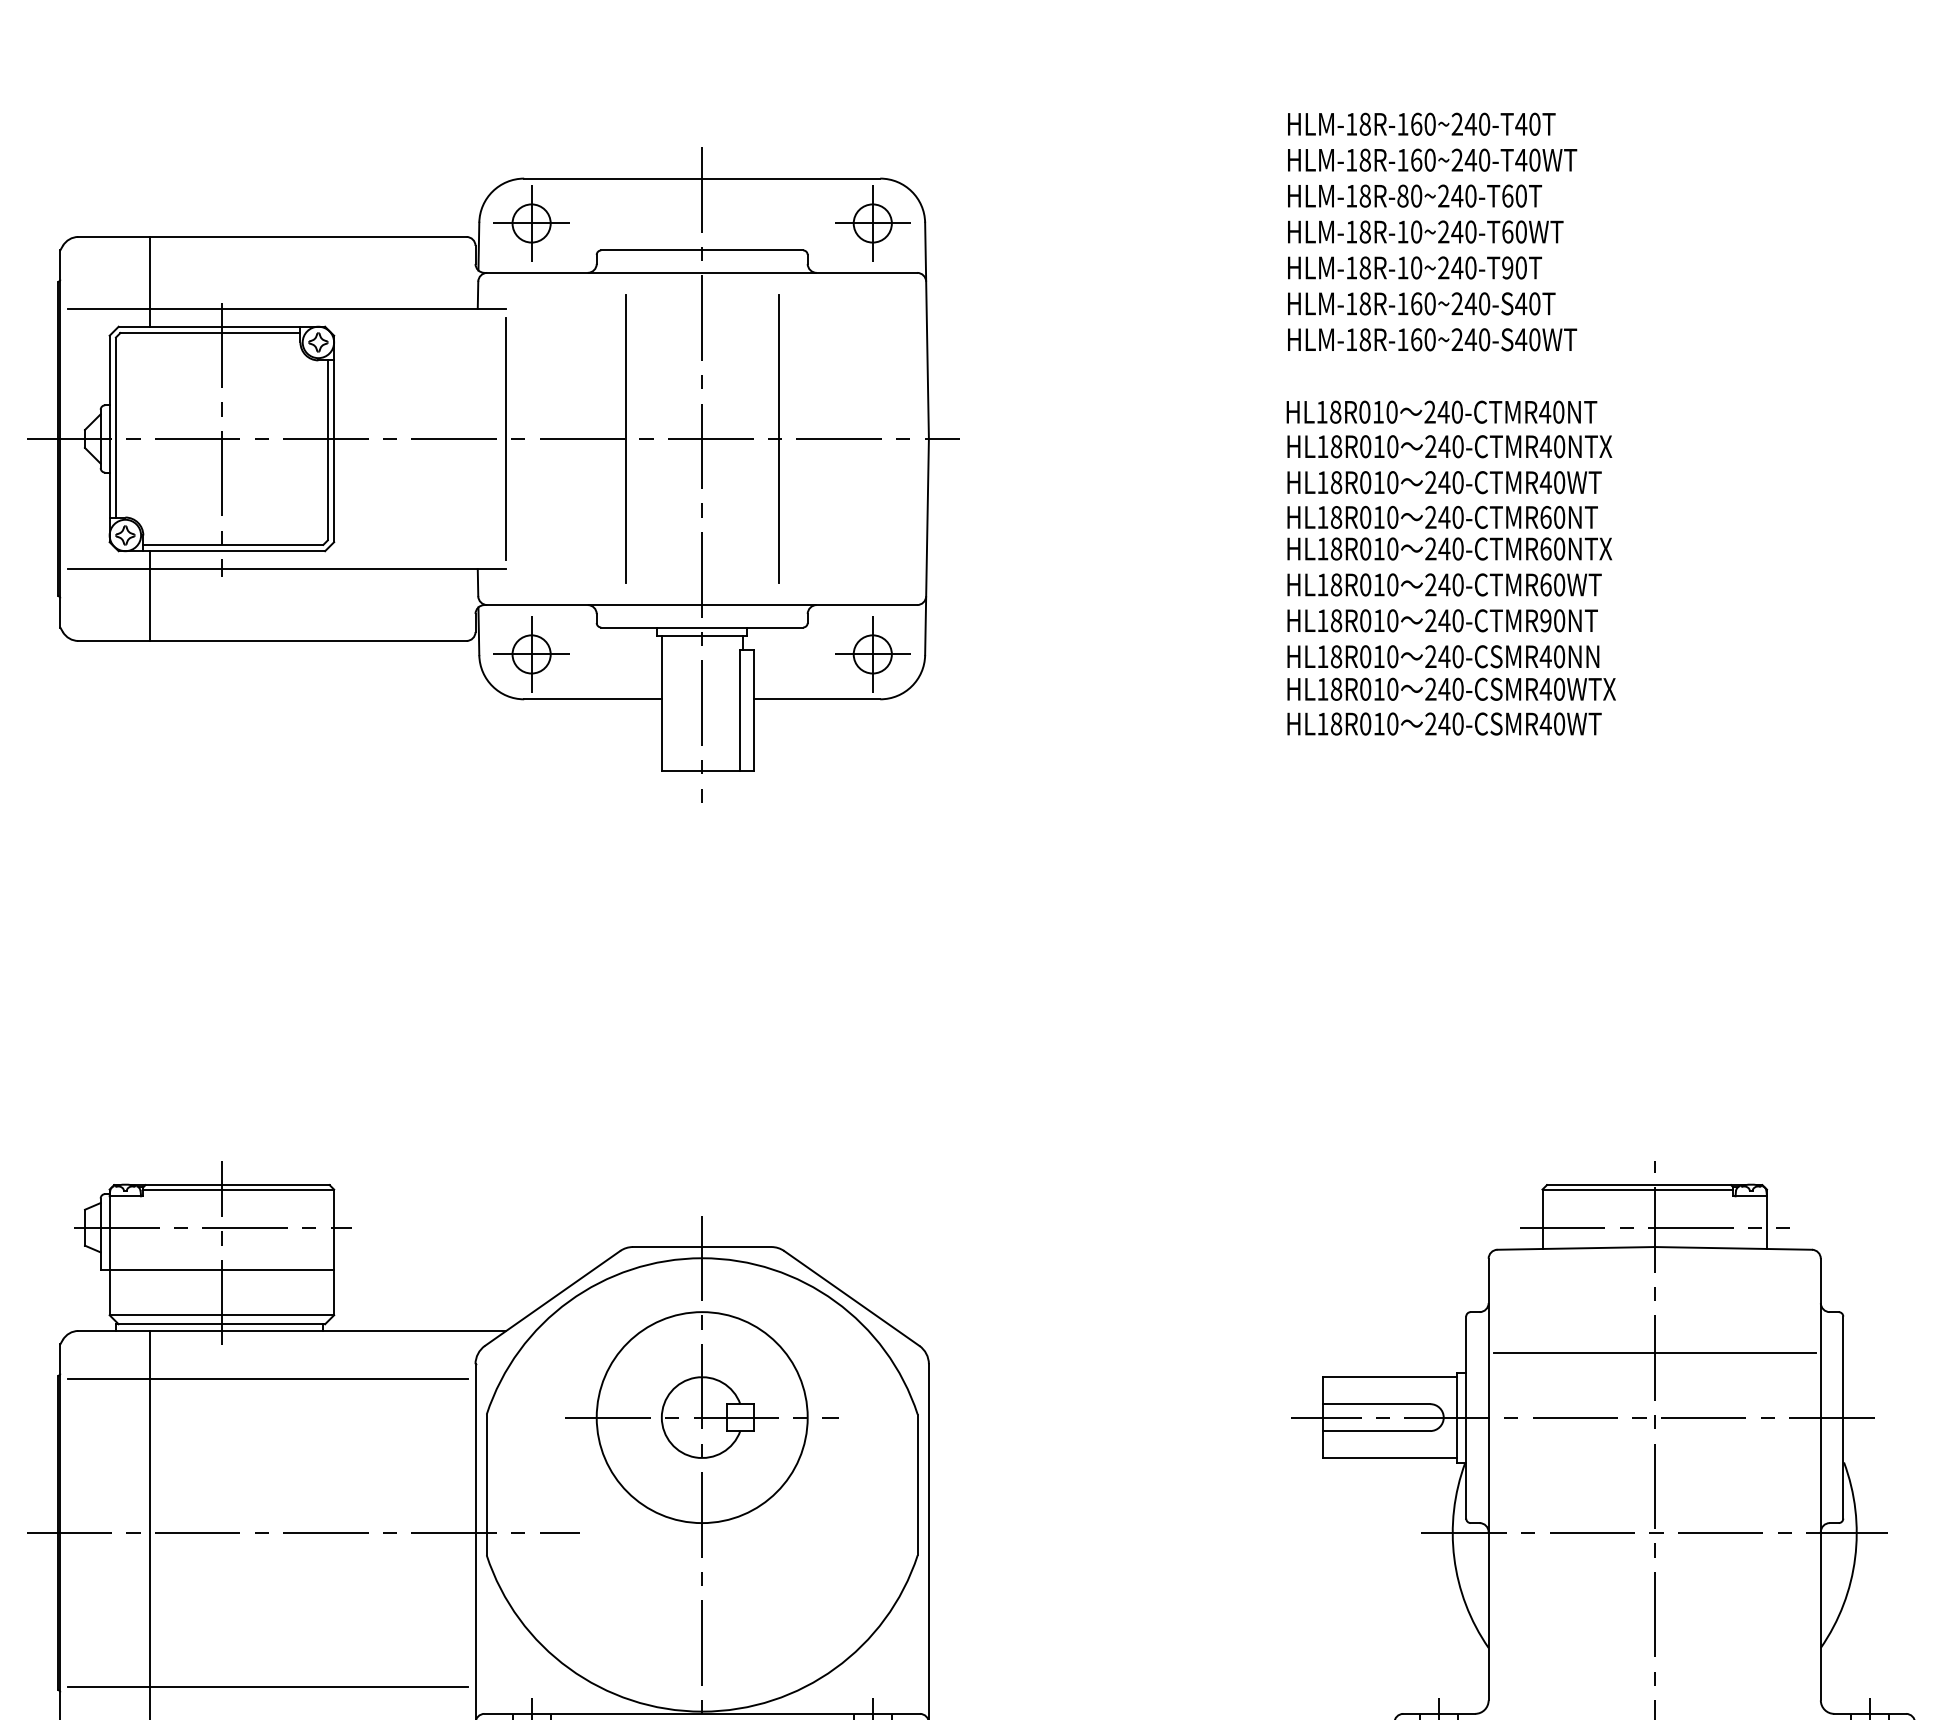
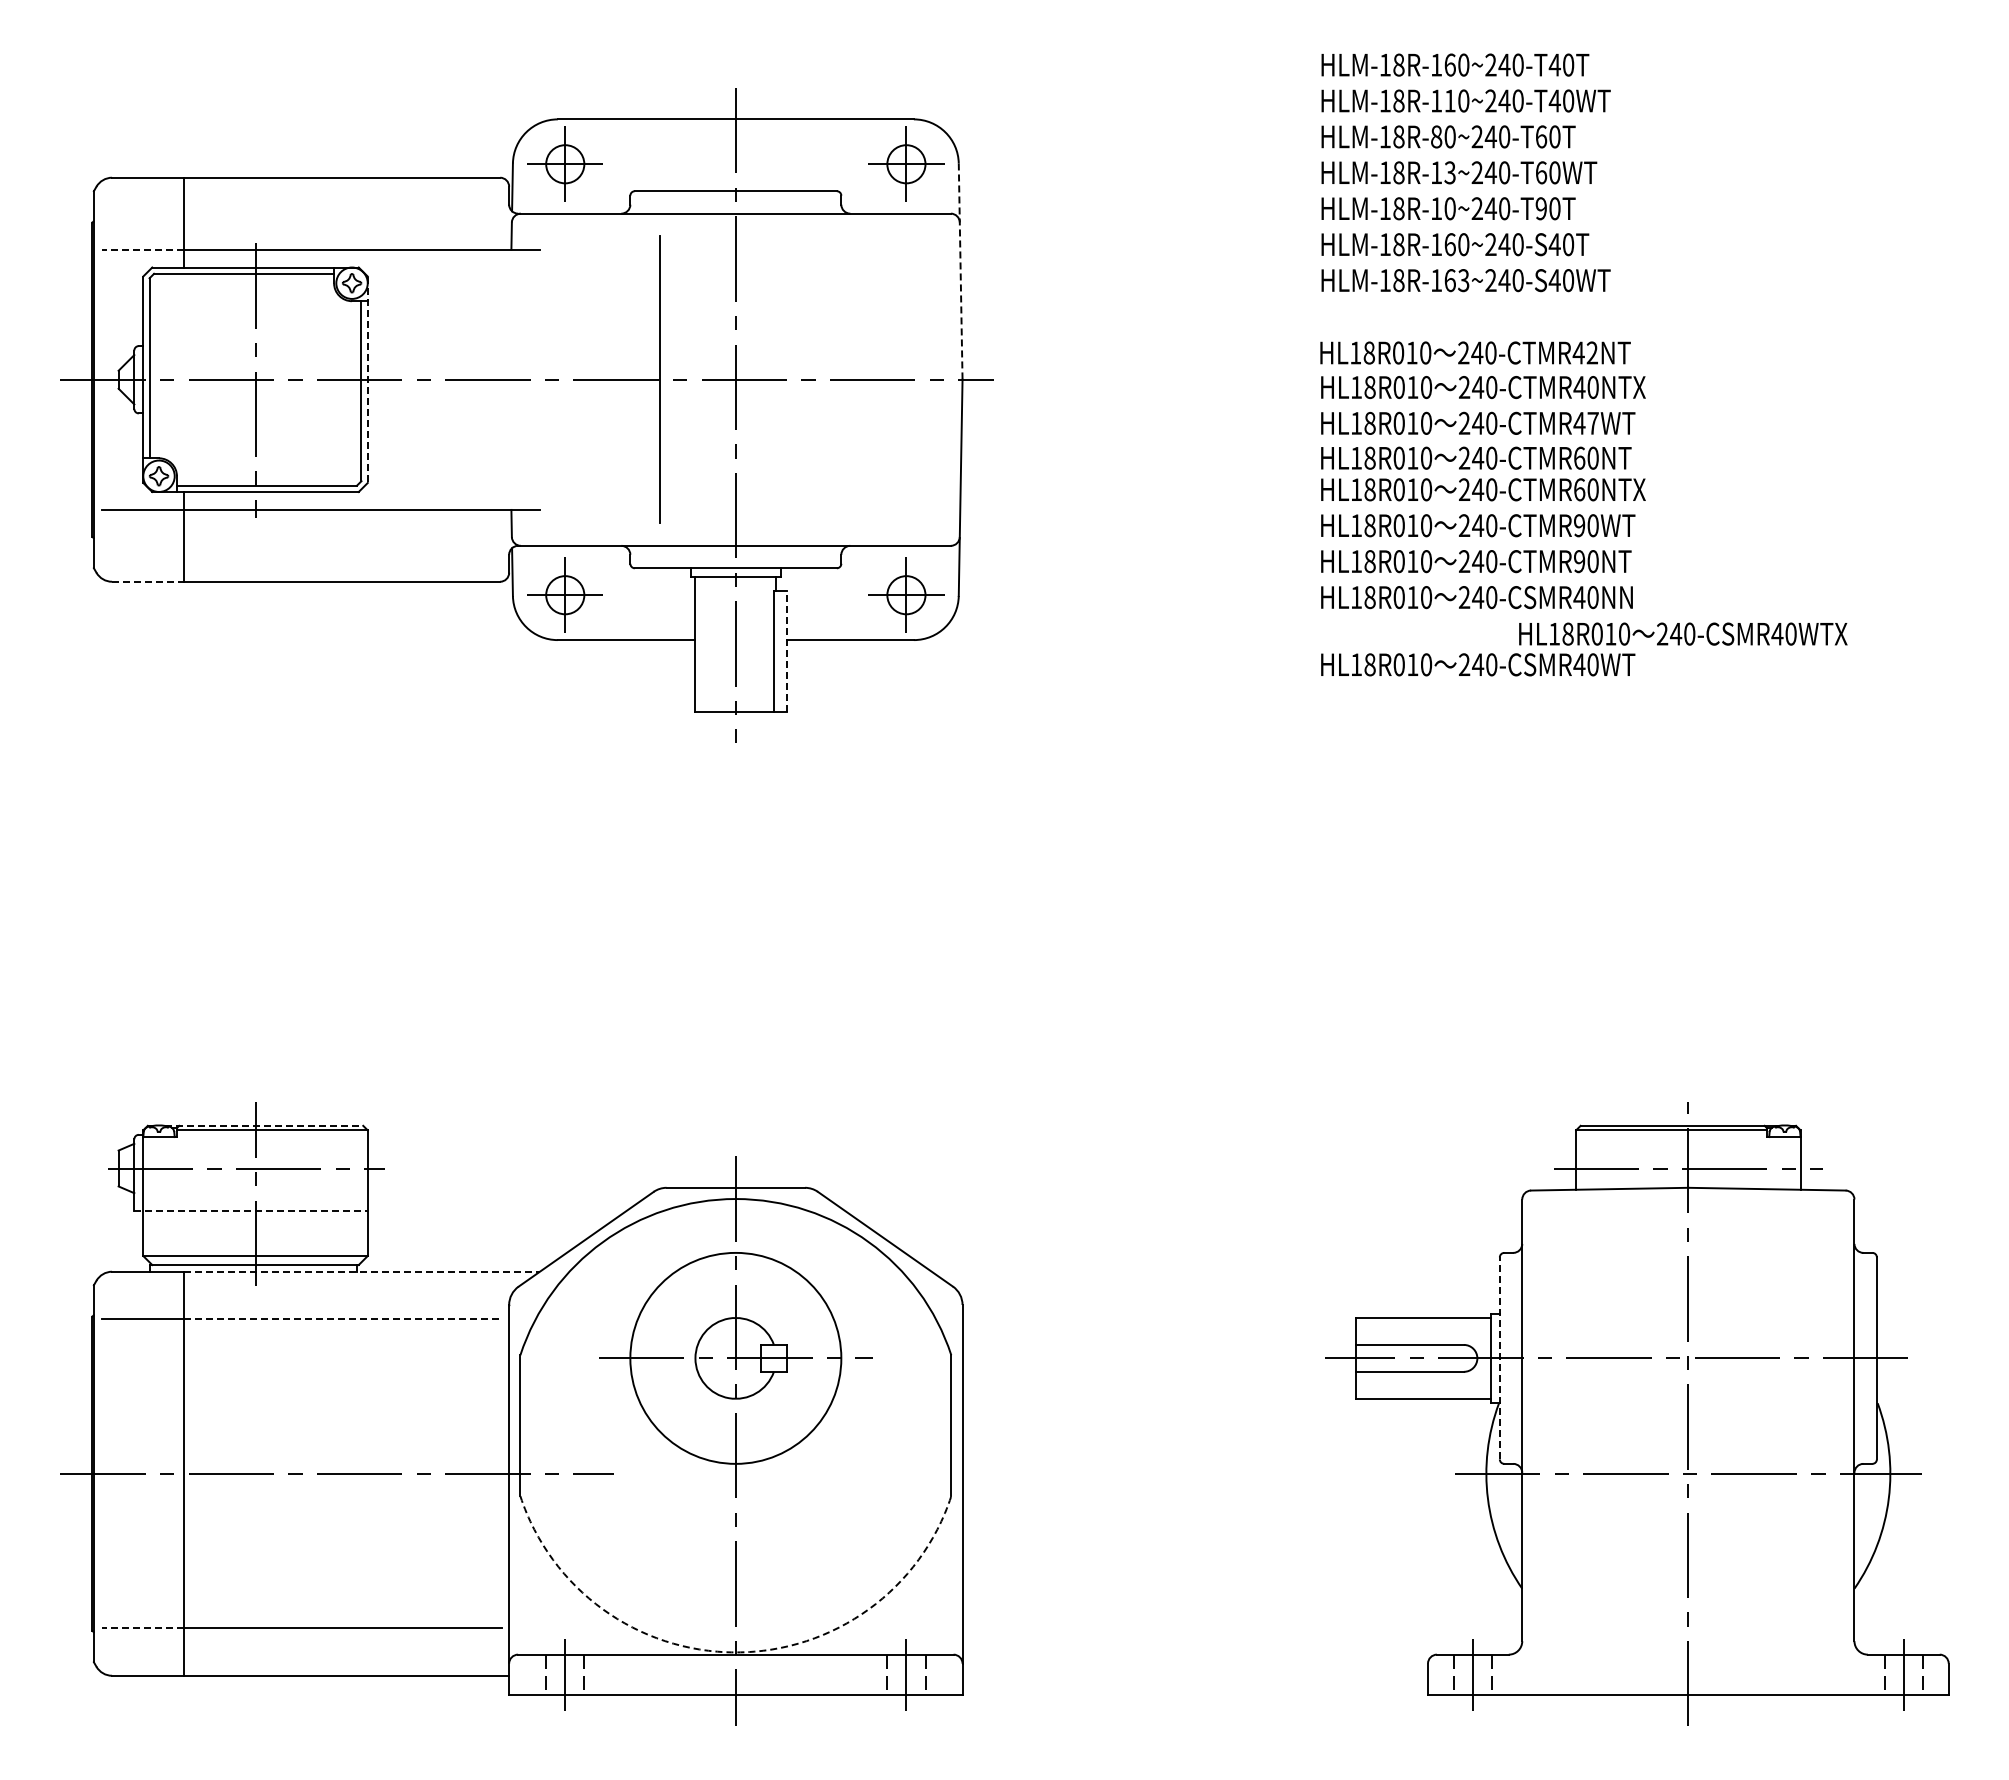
text: (1415, 159) -> (1449, 100), HLM-18R-160~240-T40WT -> HLM-18R-110~240-T40WT
text: (1415, 231) -> (1449, 172), HLM-18R-10~240-T60WT -> HLM-18R-13~240-T60WT
line: (108, 308) -> (142, 249), solid -> dashed
line: (926, 331) -> (960, 272), solid -> dashed
text: (1429, 339) -> (1463, 280), HLM-18R-160~240-S40WT -> HLM-18R-163~240-S40WT
text: (1557, 411) -> (1591, 352), 240-CTMR40NT -> 240-CTMR42NT
line: (505, 438) -> (539, 379), removed
line: (778, 438) -> (812, 379), removed
line: (333, 439) -> (367, 380), solid -> dashed
text: (1558, 481) -> (1592, 422), 240-CTMR40WT -> 240-CTMR47WT
text: (1545, 584) -> (1579, 525), 240-CTMR60WT -> 240-CTMR90WT
line: (113, 640) -> (147, 581), solid -> dashed
text: (1451, 688) -> (1683, 633), moved
line: (753, 710) -> (787, 651), solid -> dashed
line: (230, 1184) -> (264, 1125), solid -> dashed
line: (217, 1270) -> (251, 1211), solid -> dashed
line: (328, 1330) -> (362, 1271), solid -> dashed
line: (1654, 1352) -> (1688, 1293), removed
line: (309, 1378) -> (343, 1319), solid -> dashed
line: (1465, 1416) -> (1499, 1357), solid -> dashed
line: (108, 1687) -> (142, 1628), solid -> dashed
arc: (701, 1711) -> (735, 1652), solid -> dashed

